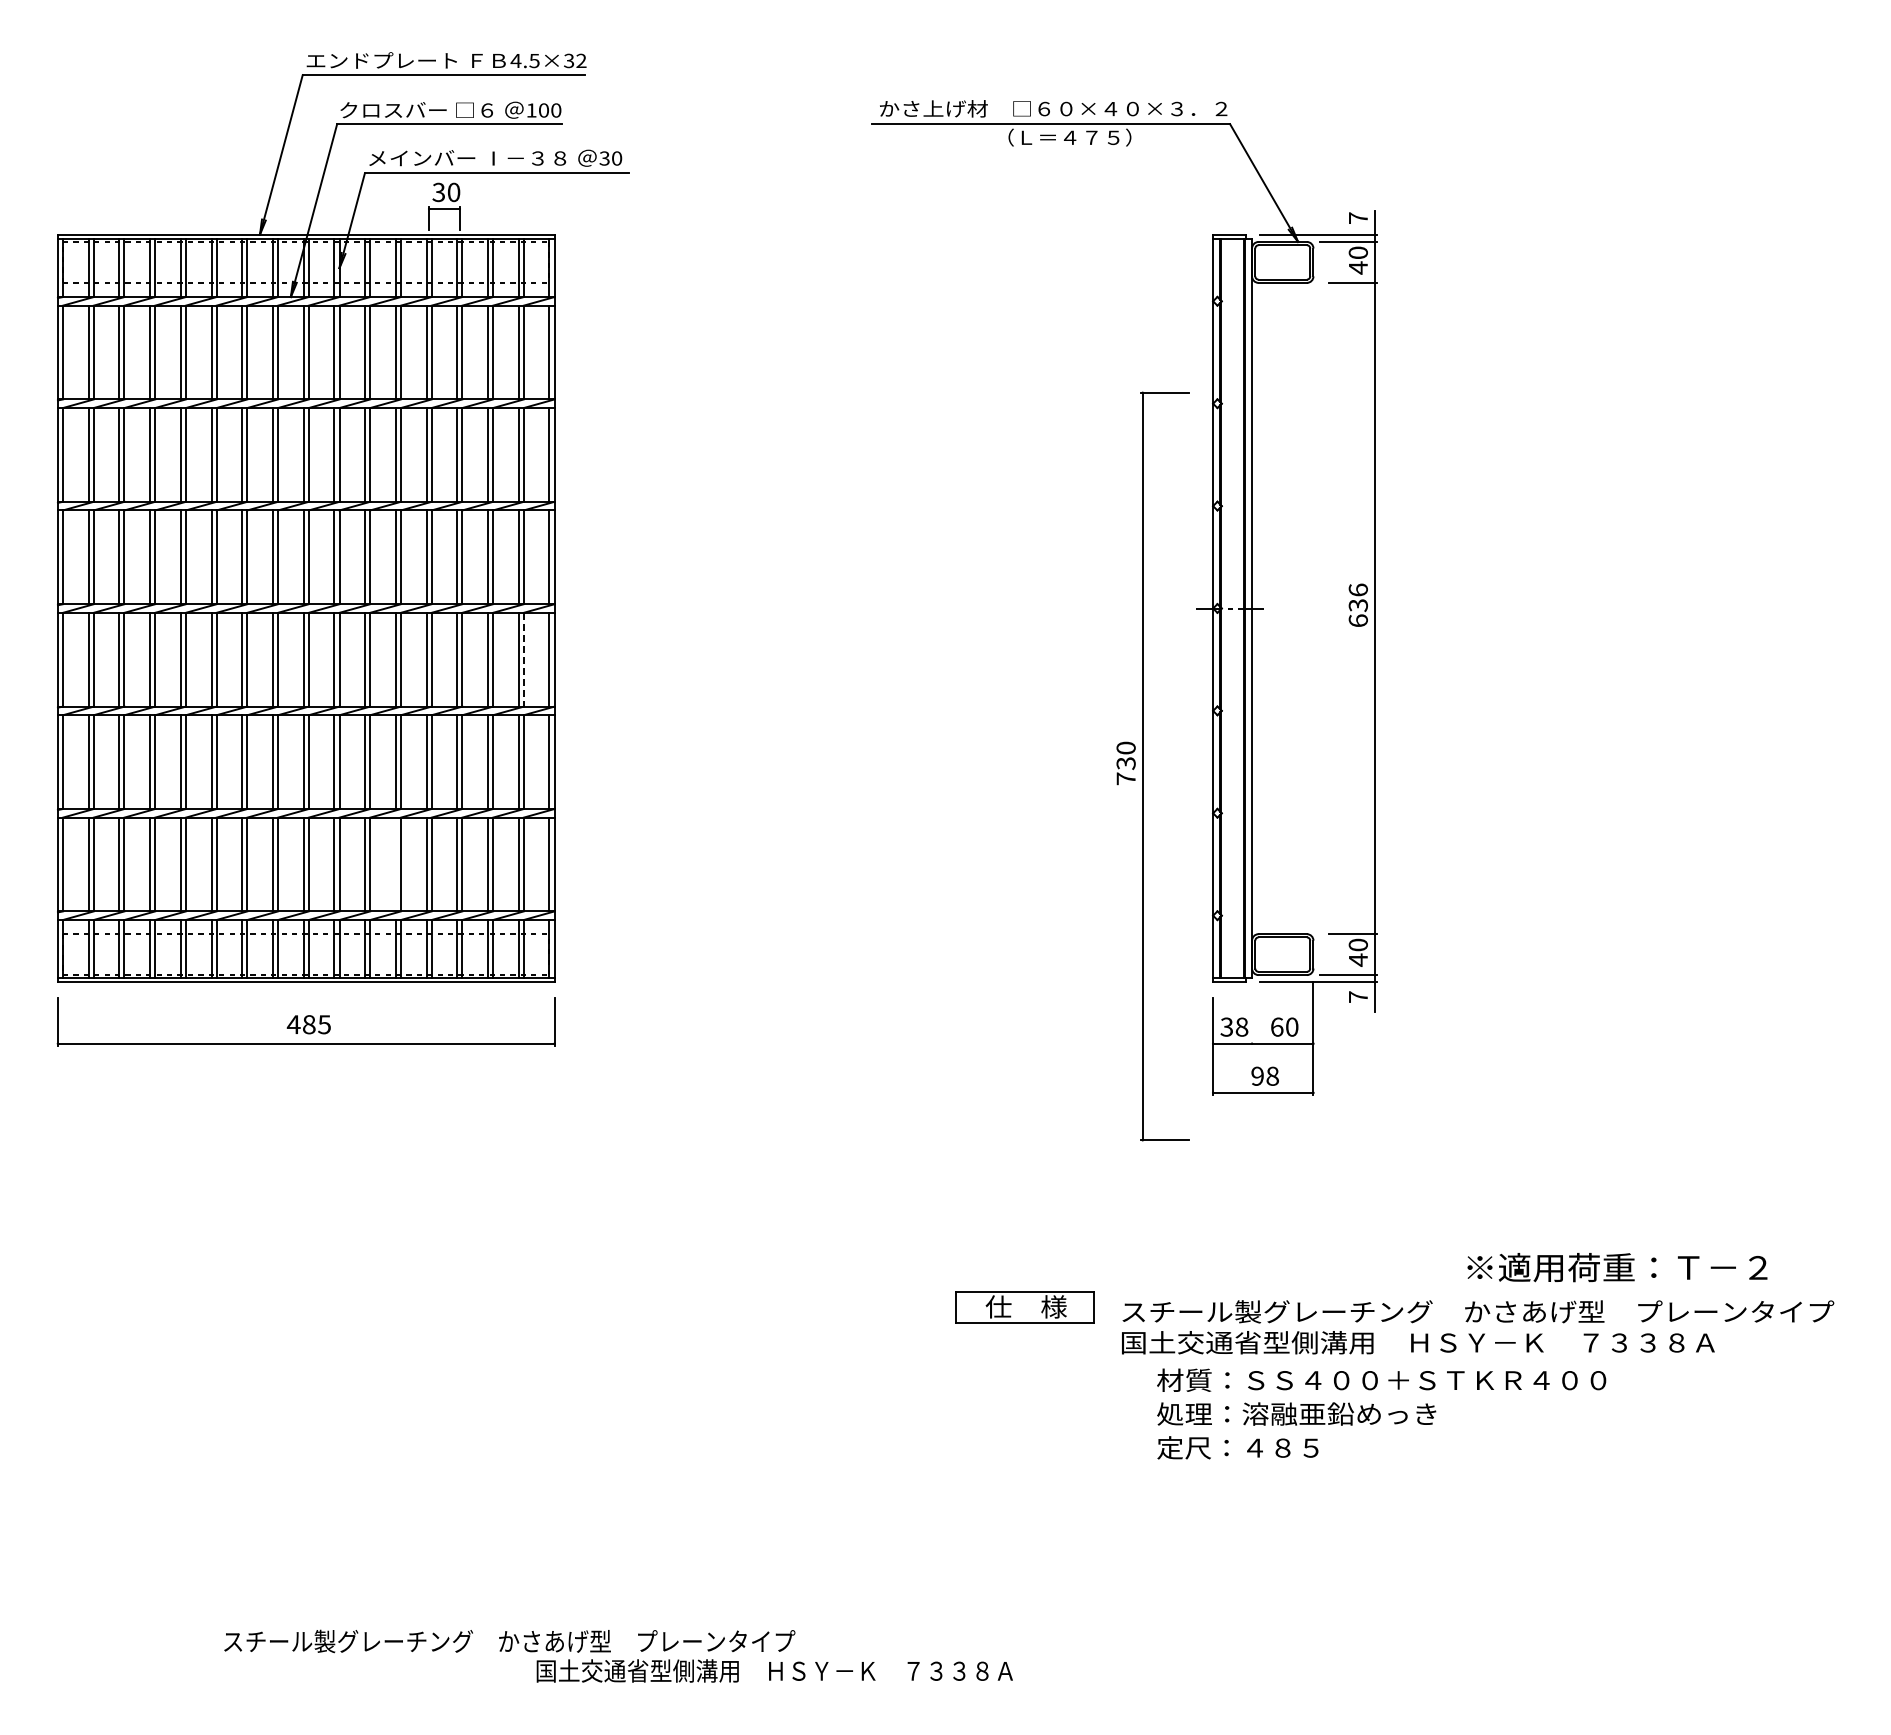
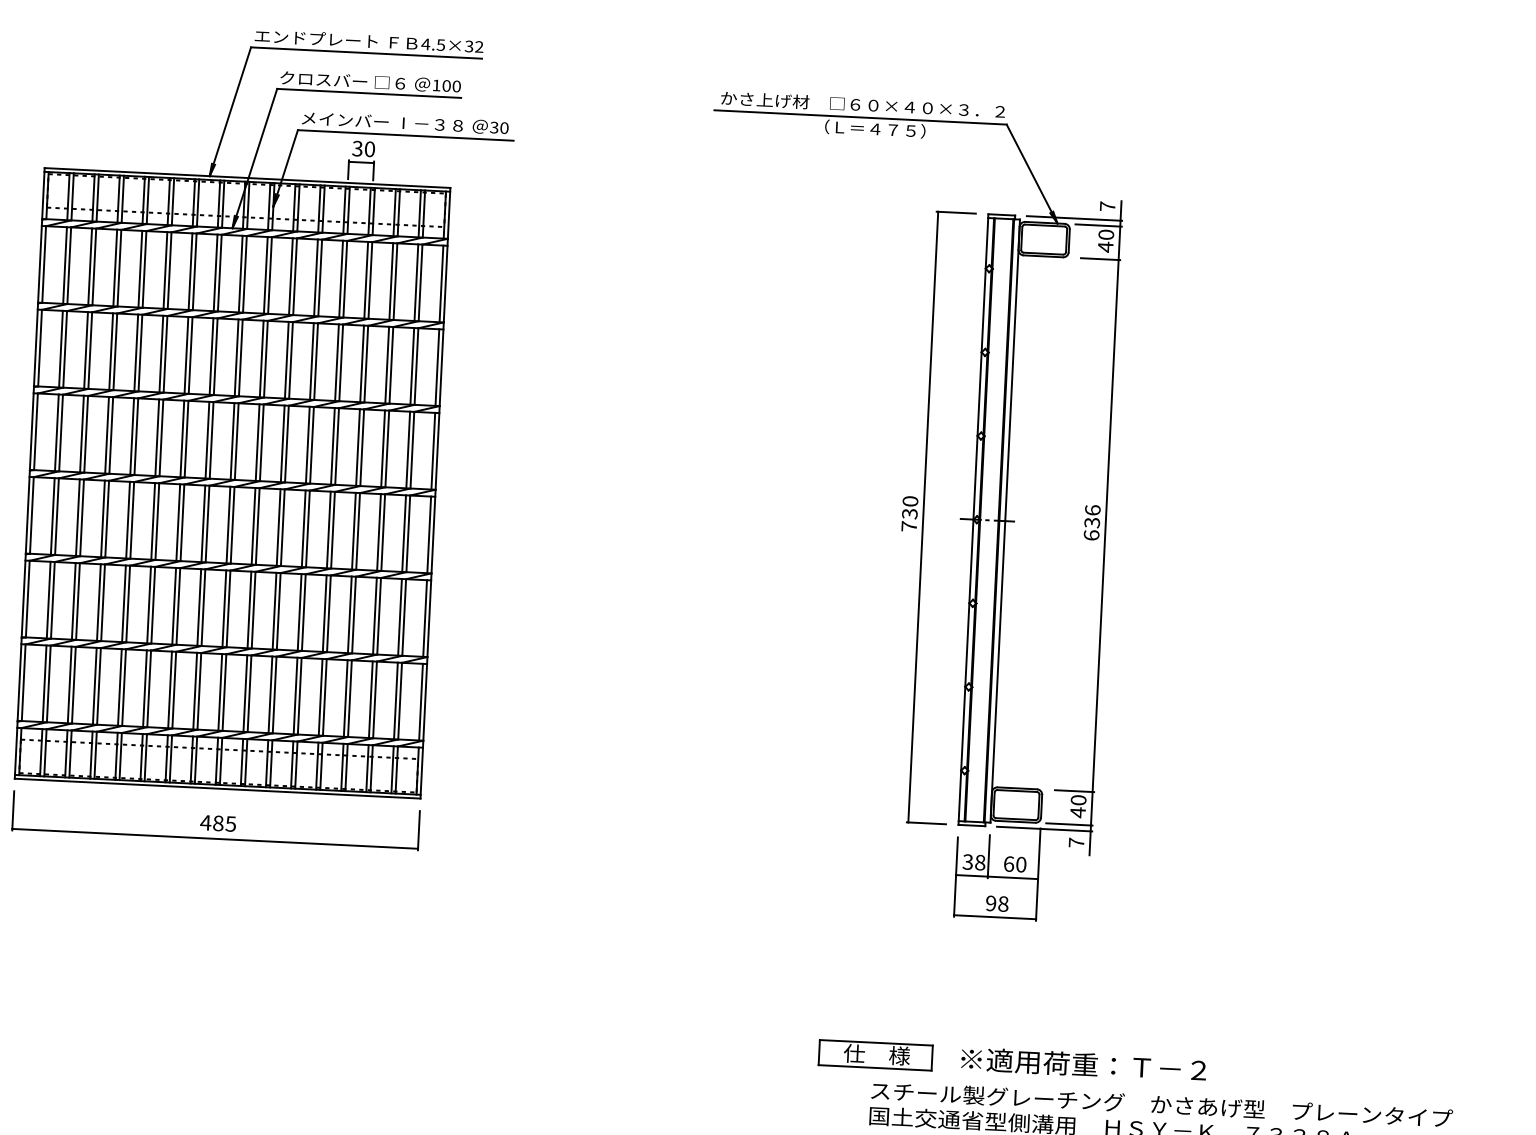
line: (523, 659) -> (408, 533), dashed -> solid
part: (1143, 766) -> (923, 517), moved
line: (395, 864) -> (295, 696), added
line: (1252, 1019) -> (989, 856), added
text: (1617, 1267) -> (1083, 1064), moved
part: (1024, 1307) -> (875, 1055), moved

